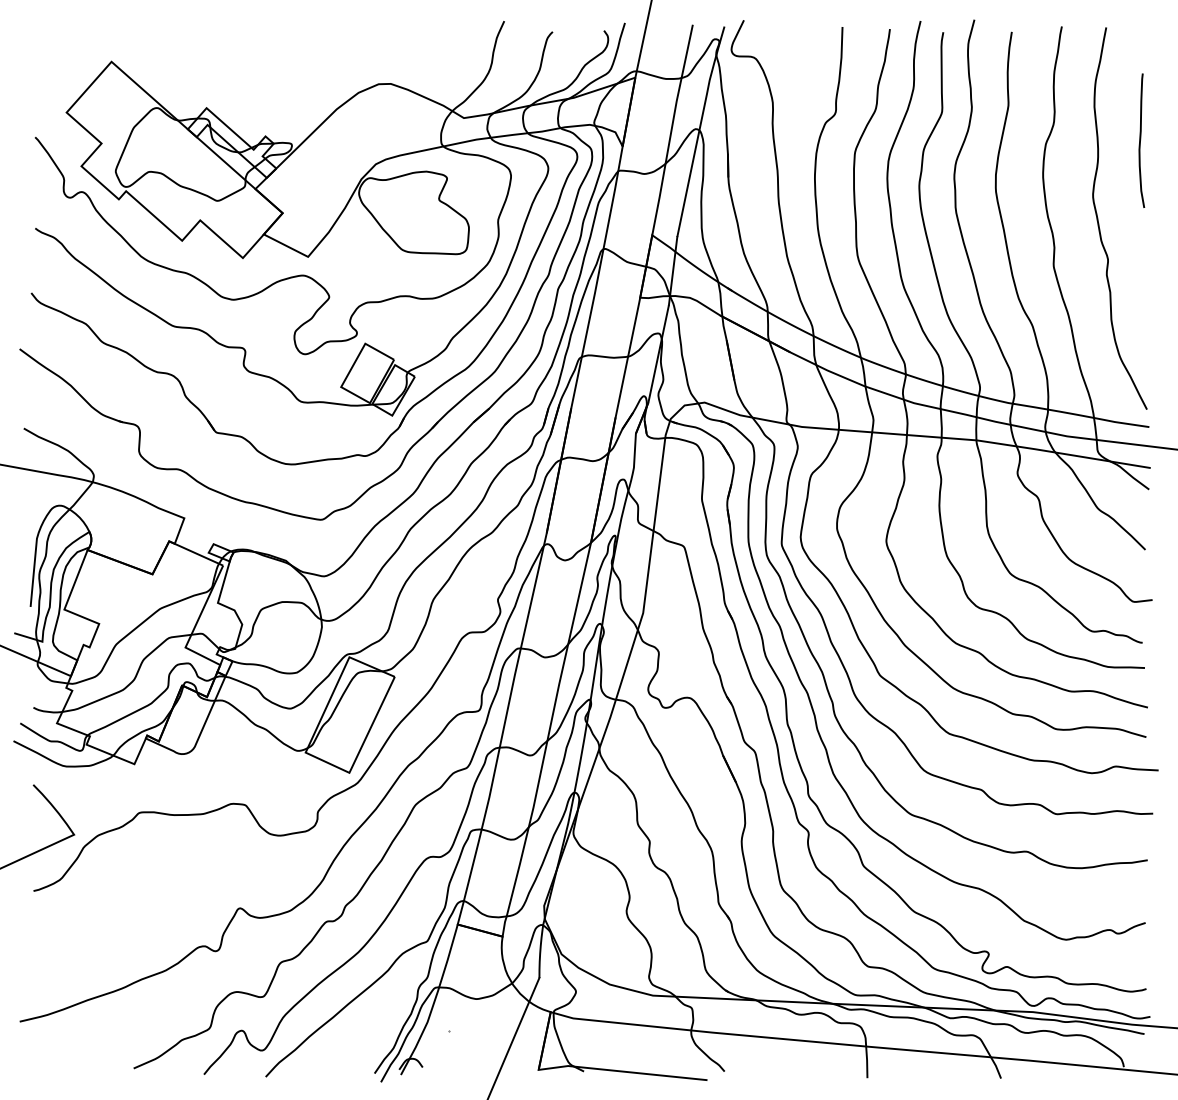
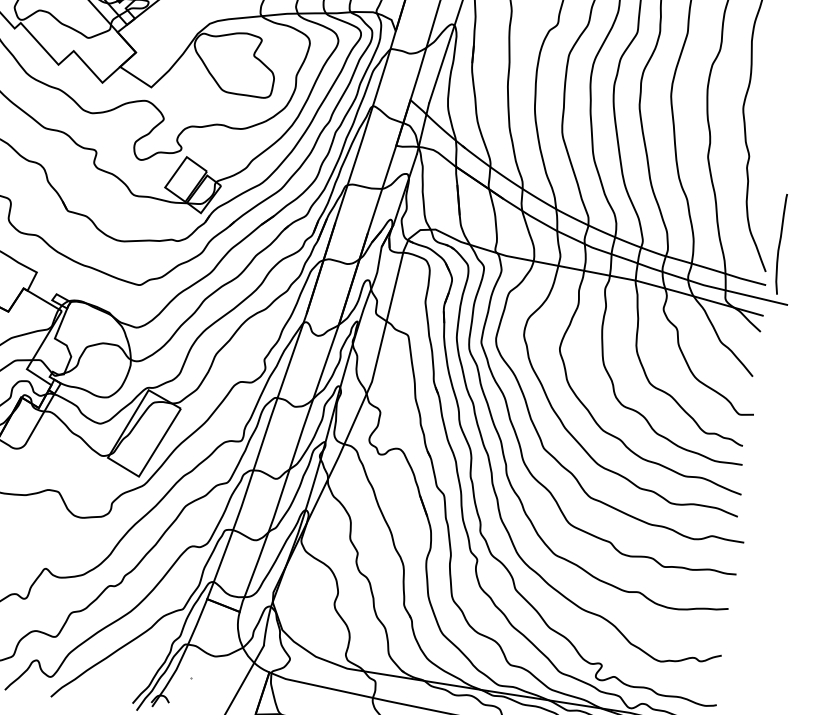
curve: (1141, 139) -> (780, 243), moved

